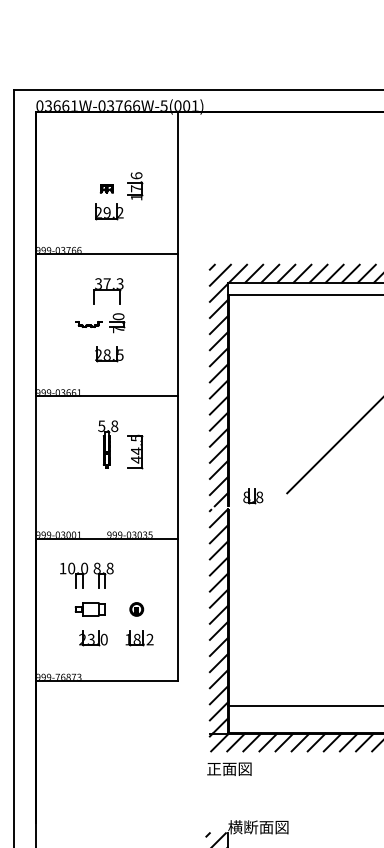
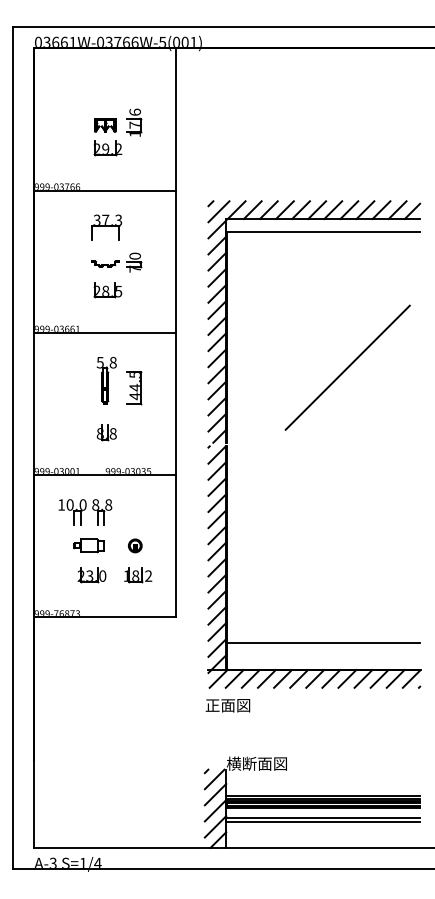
part: (106, 189) -> (105, 125), size x1.67
part: (99, 323) -> (116, 262), moved
part: (252, 496) -> (106, 432), moved

